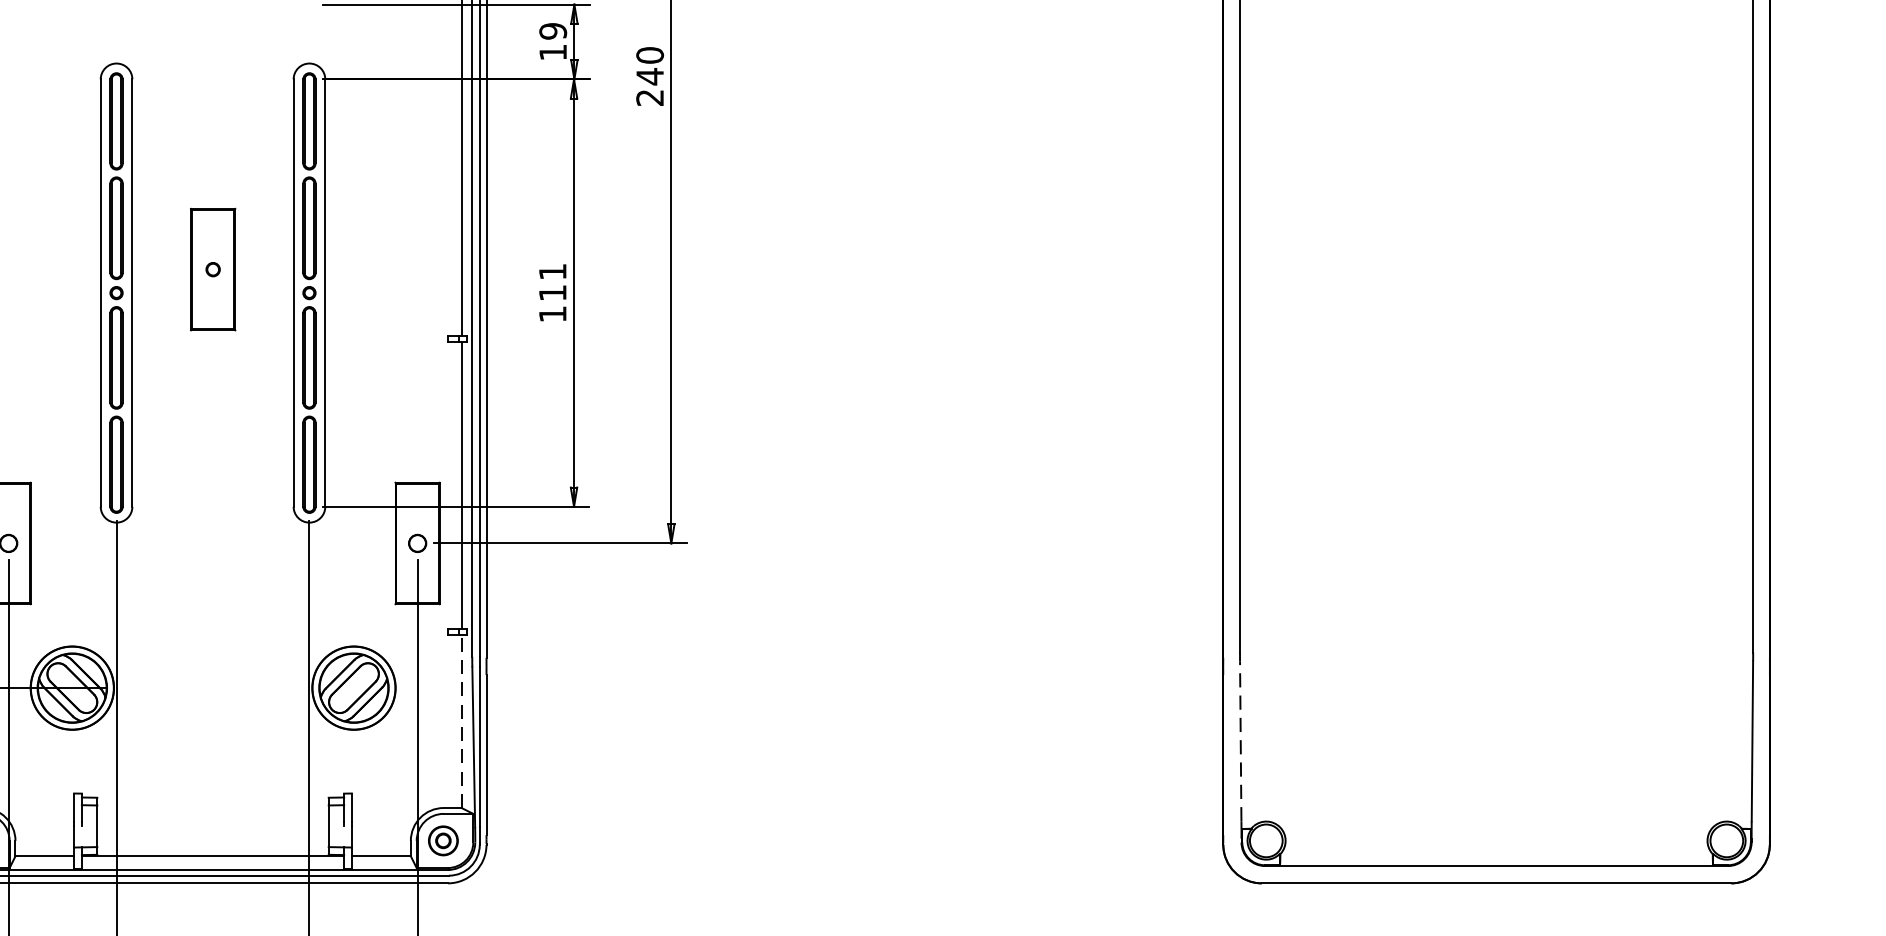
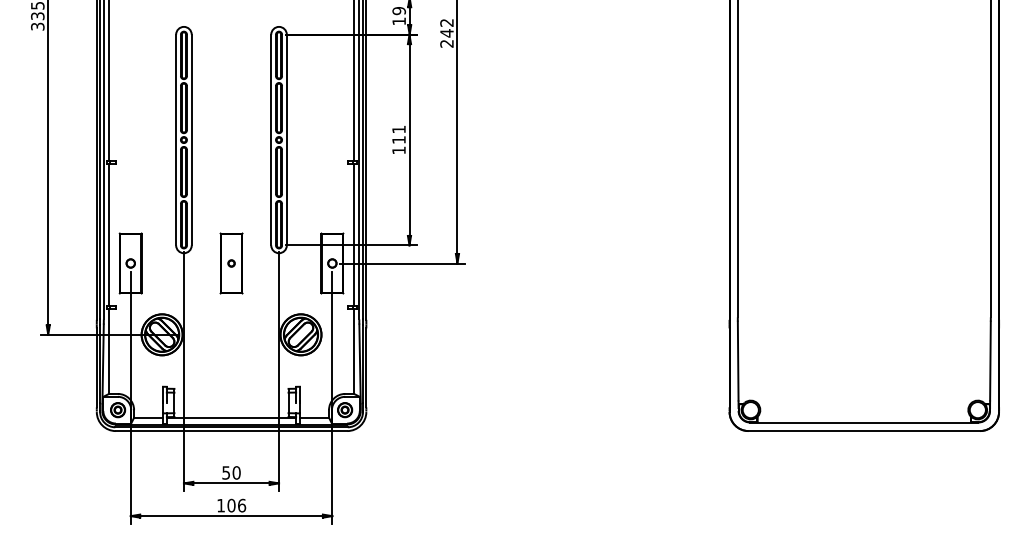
text: (649, 54) -> (446, 22), 240 -> 242
part: (213, 269) -> (231, 263), moved
line: (462, 721) -> (354, 351), dashed -> solid
line: (1241, 740) -> (738, 360), dashed -> solid

